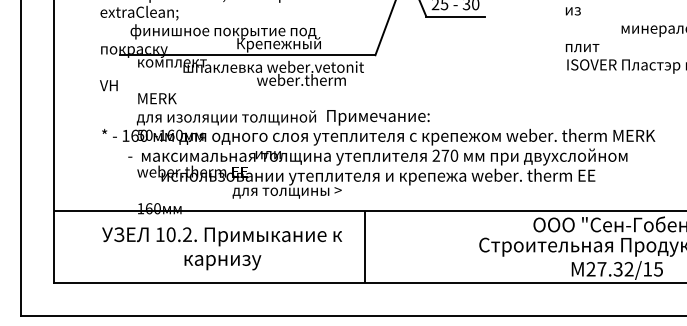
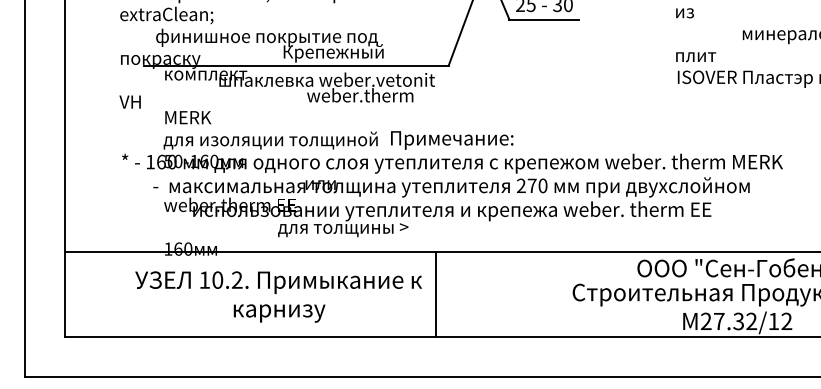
text: (221, 248) -> (277, 296), moved
text: (658, 269) -> (786, 321), 27.32/15 -> 27.32/12

